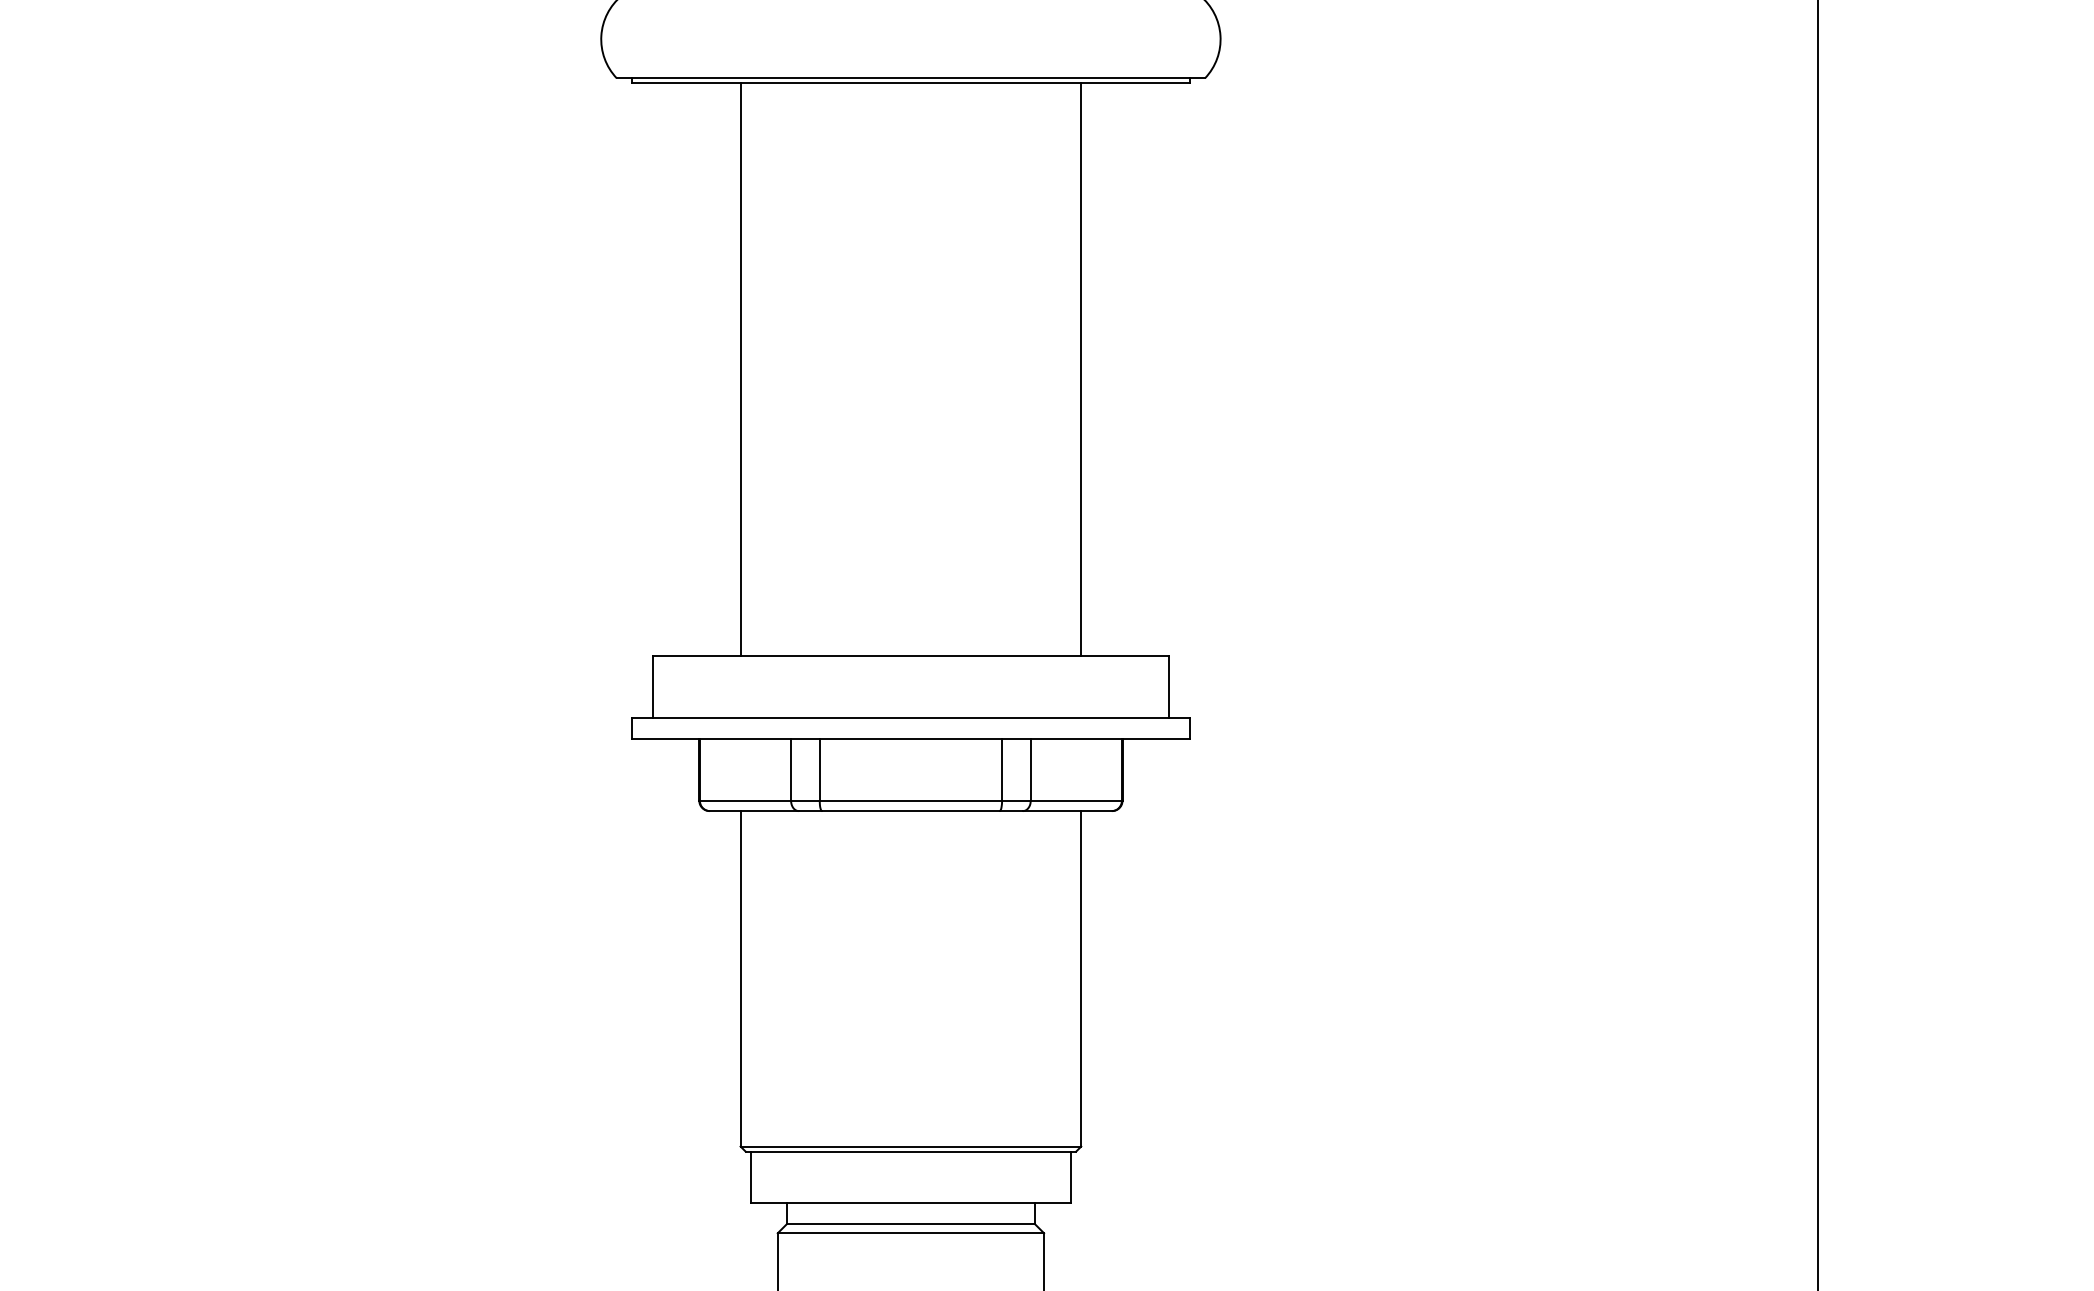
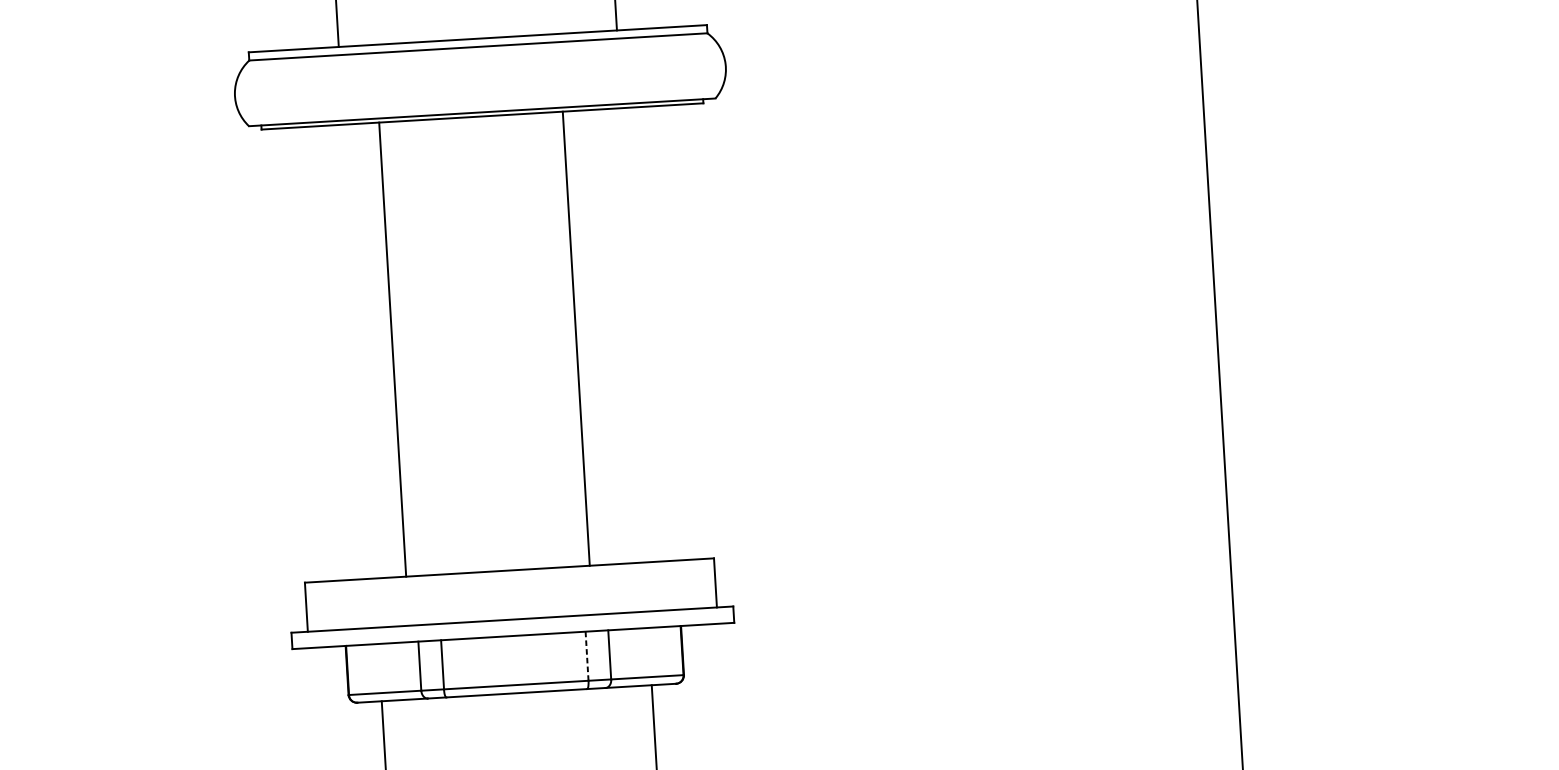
line: (740, 369) -> (392, 349), moved
line: (1081, 369) -> (576, 338), moved
line: (1002, 769) -> (587, 655), solid -> dashed

